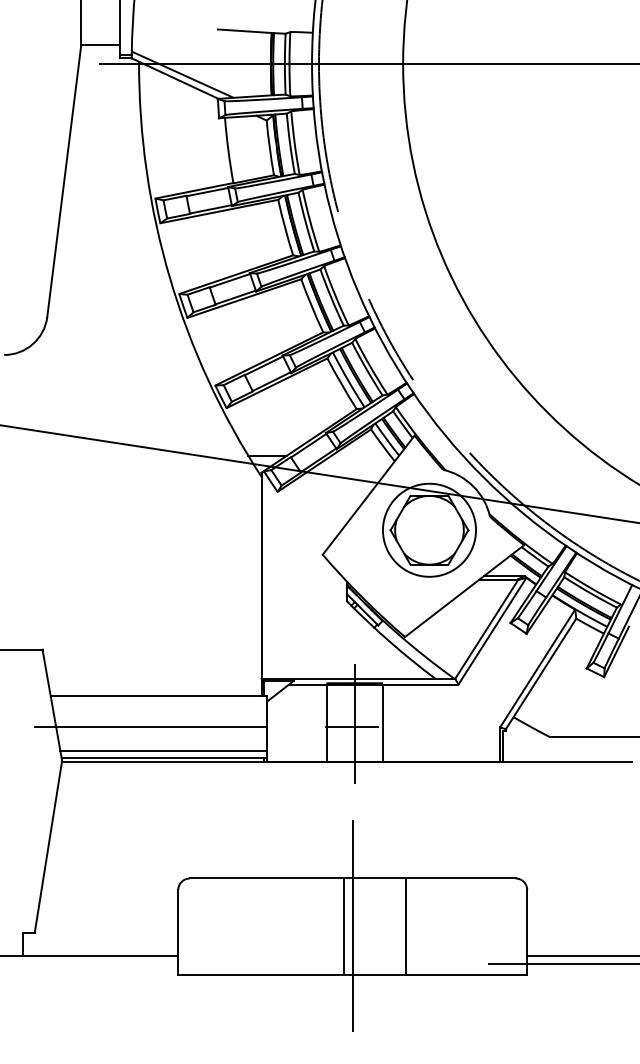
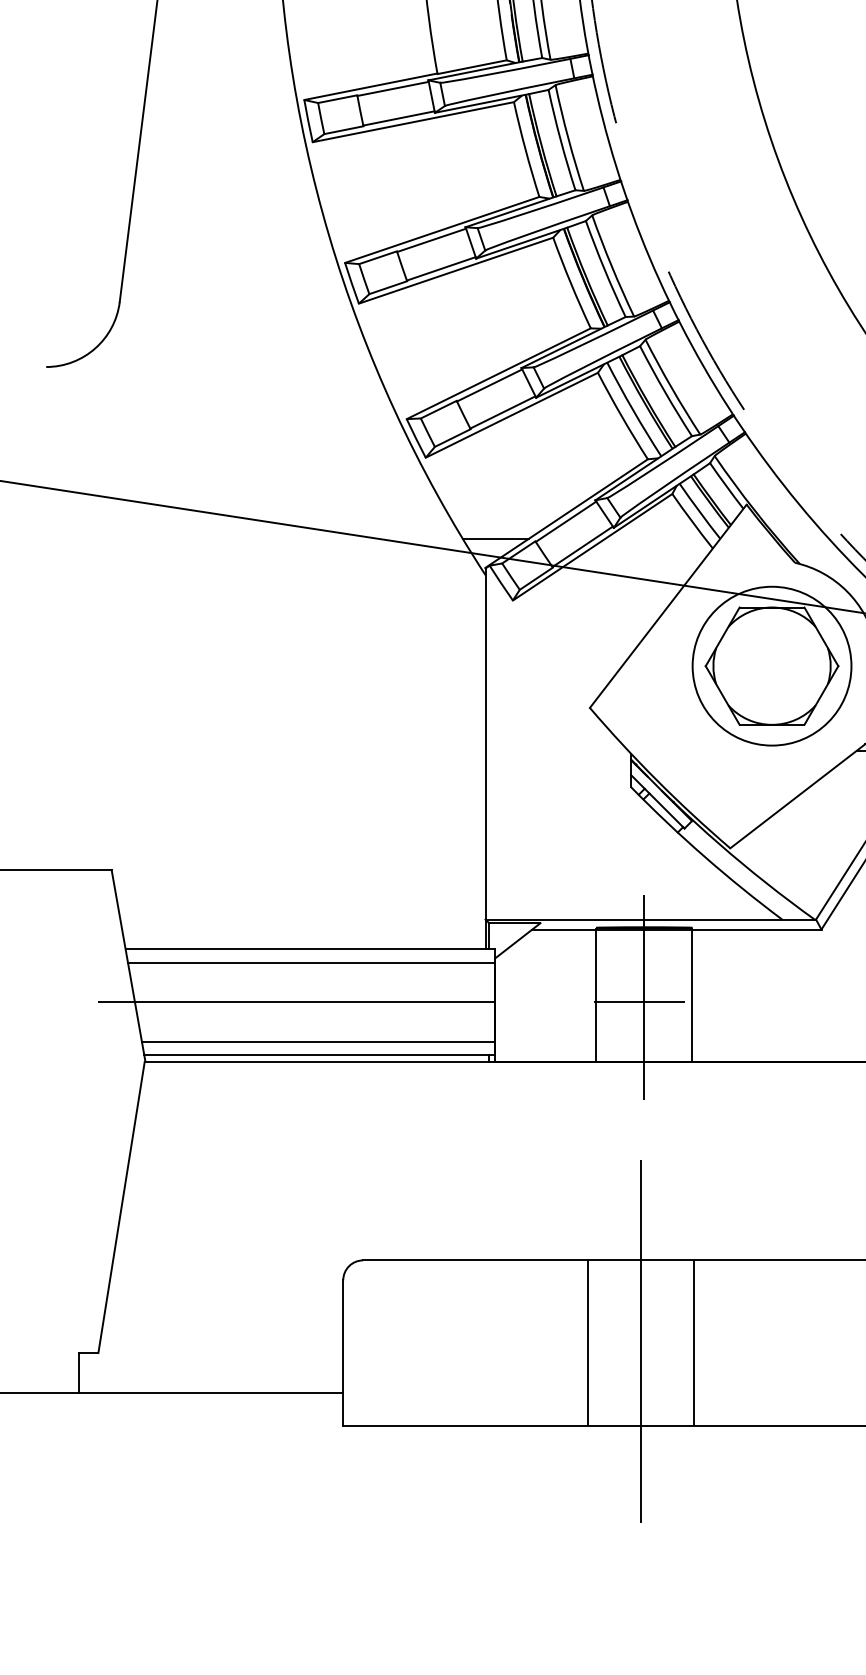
line: (159, 703) -> (311, 961), added
line: (343, 926) -> (587, 1342), moved
line: (405, 926) -> (693, 1342), moved

